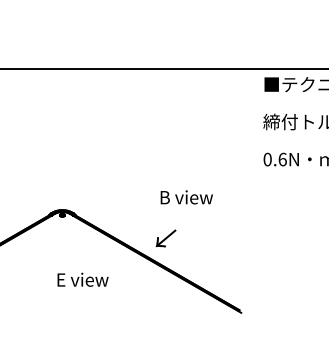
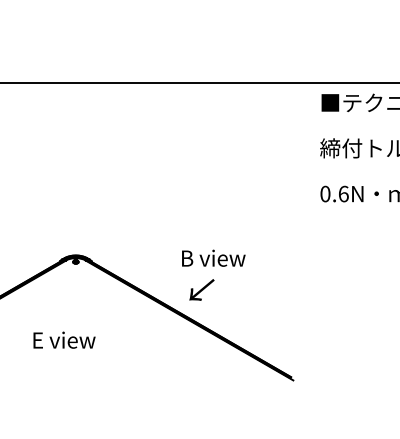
text: (186, 197) -> (213, 258), moved
text: (82, 279) -> (63, 339), moved

